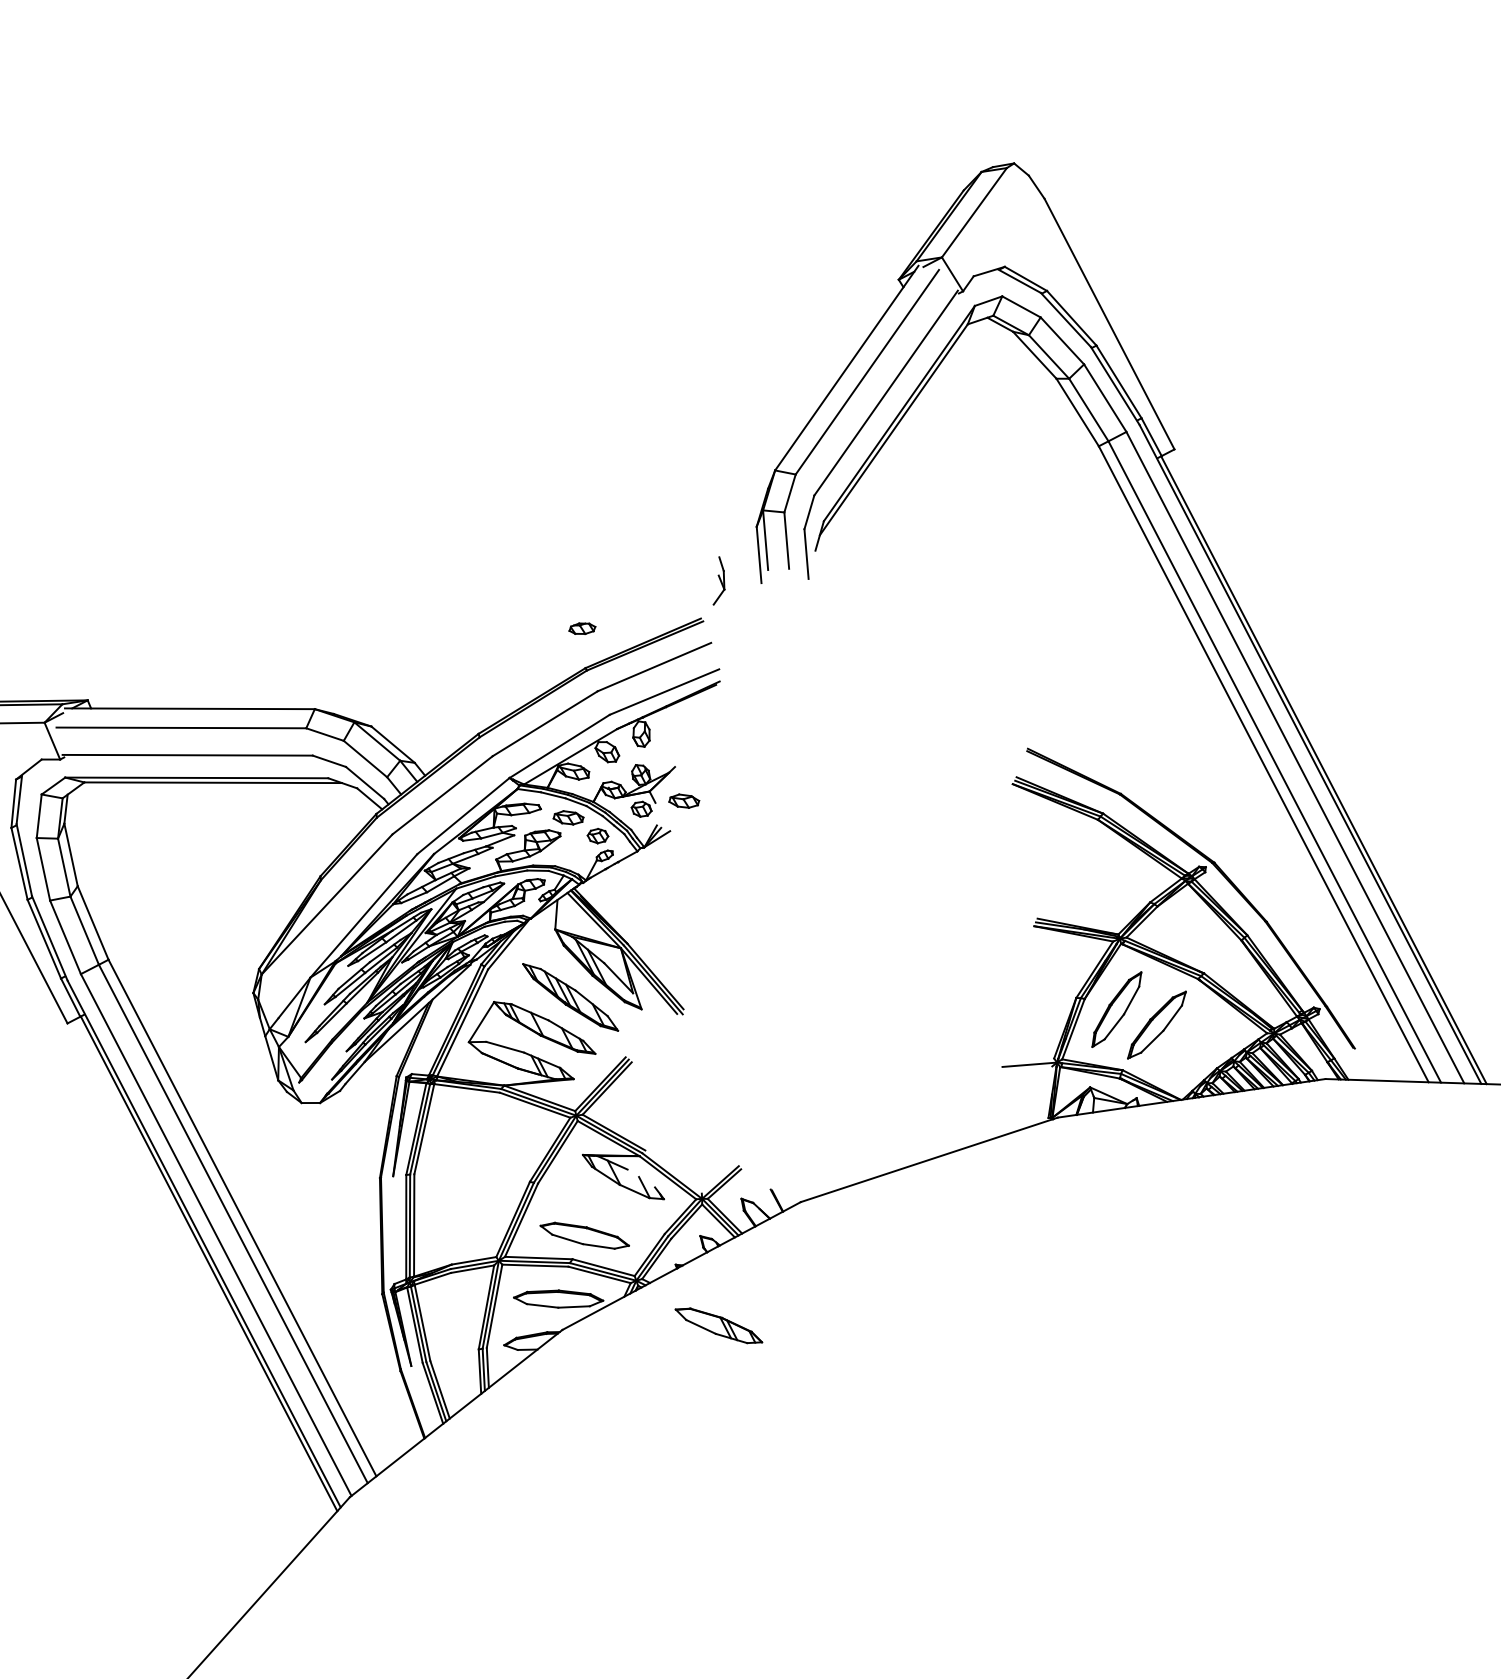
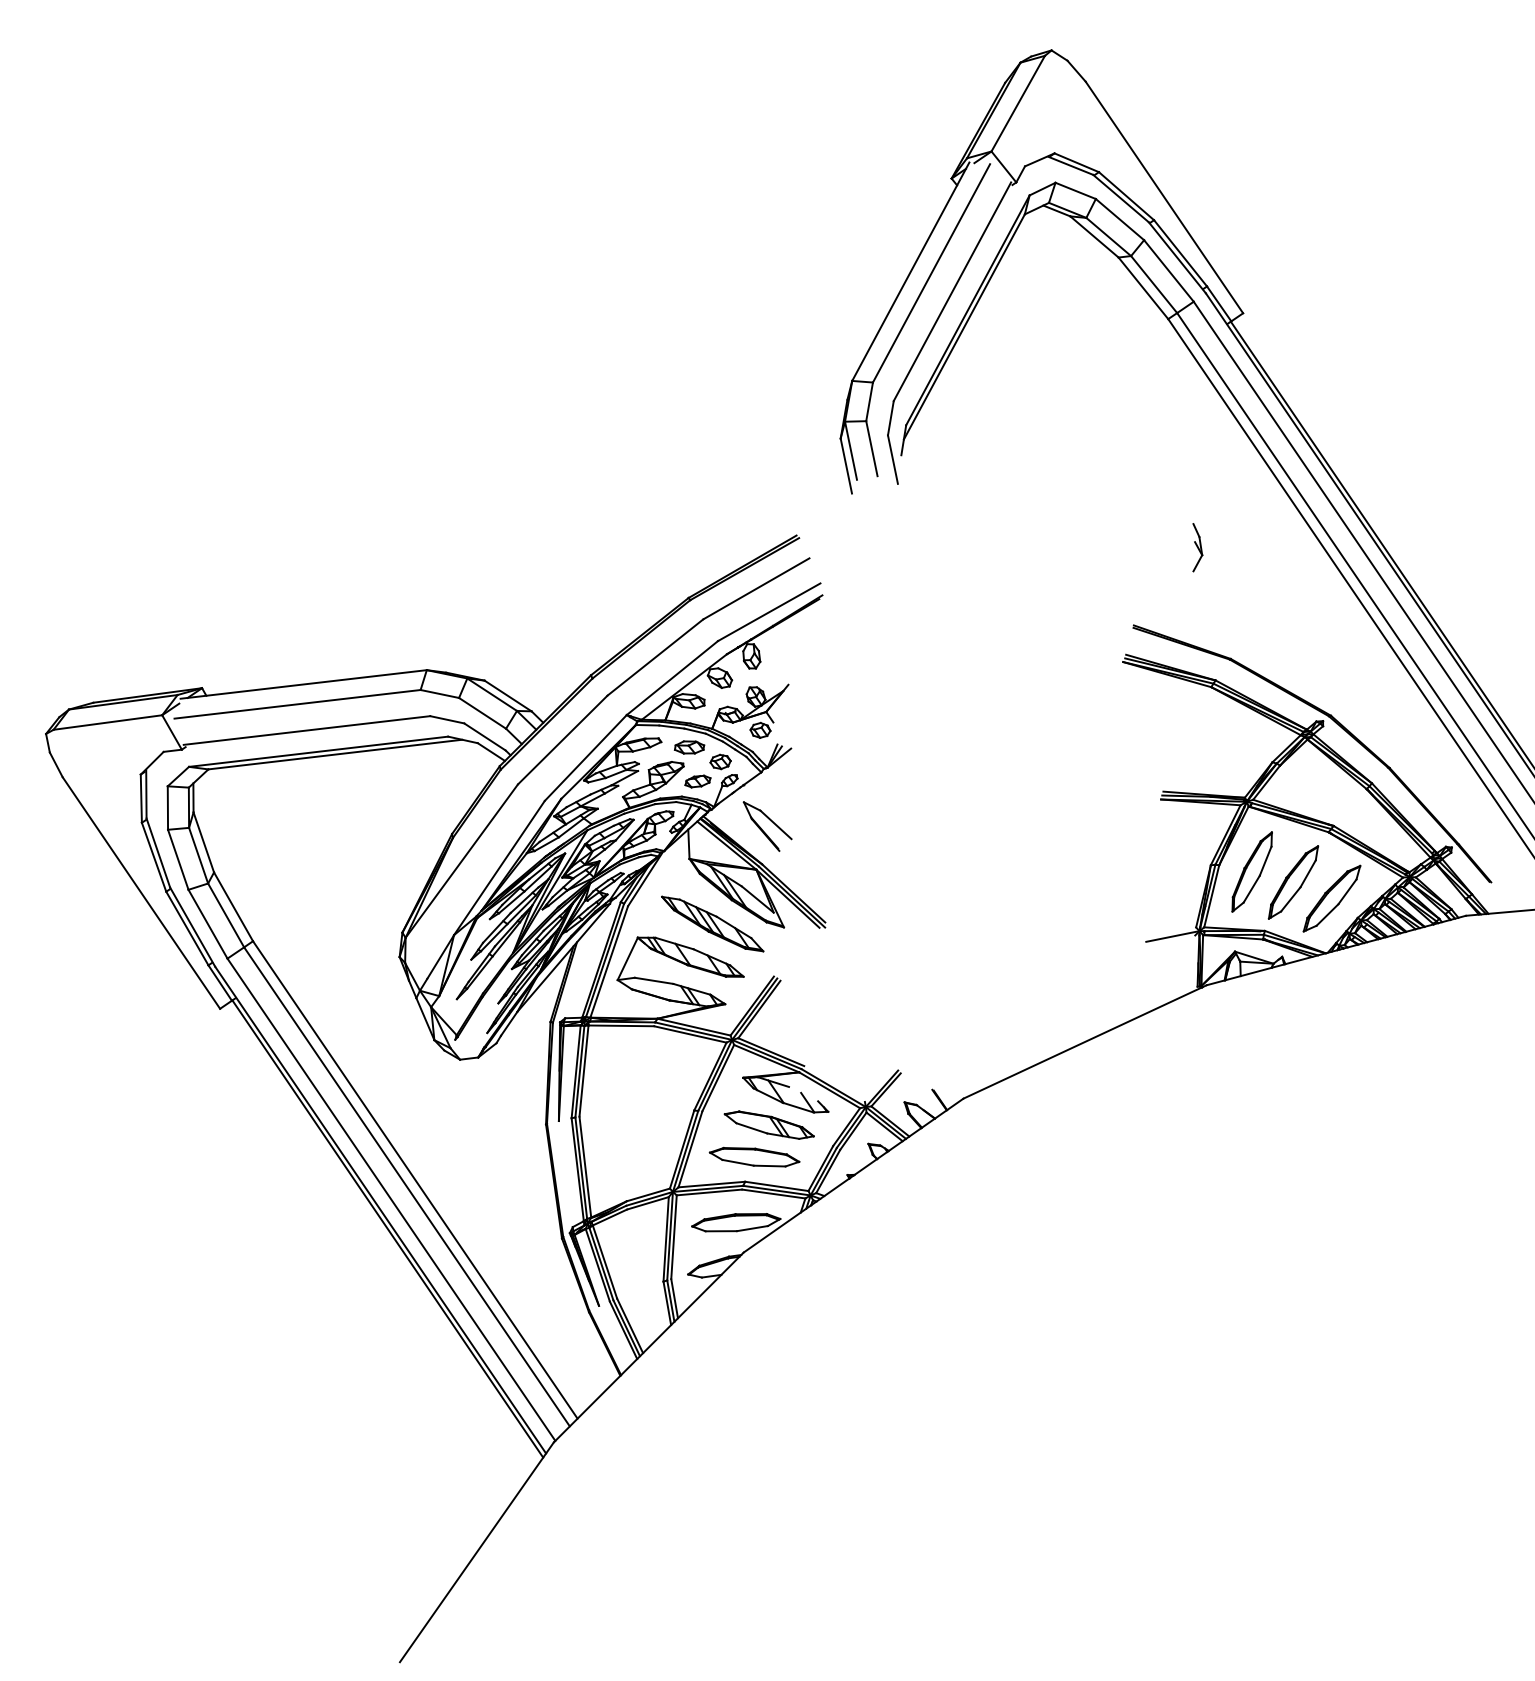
part: (720, 581) -> (1197, 547), moved
part: (581, 628) -> (697, 781), moved
part: (684, 801) -> (801, 717), removed
part: (637, 906) -> (767, 826), added
part: (1193, 1045) -> (1331, 898), added
part: (718, 1325) -> (768, 1124), moved

